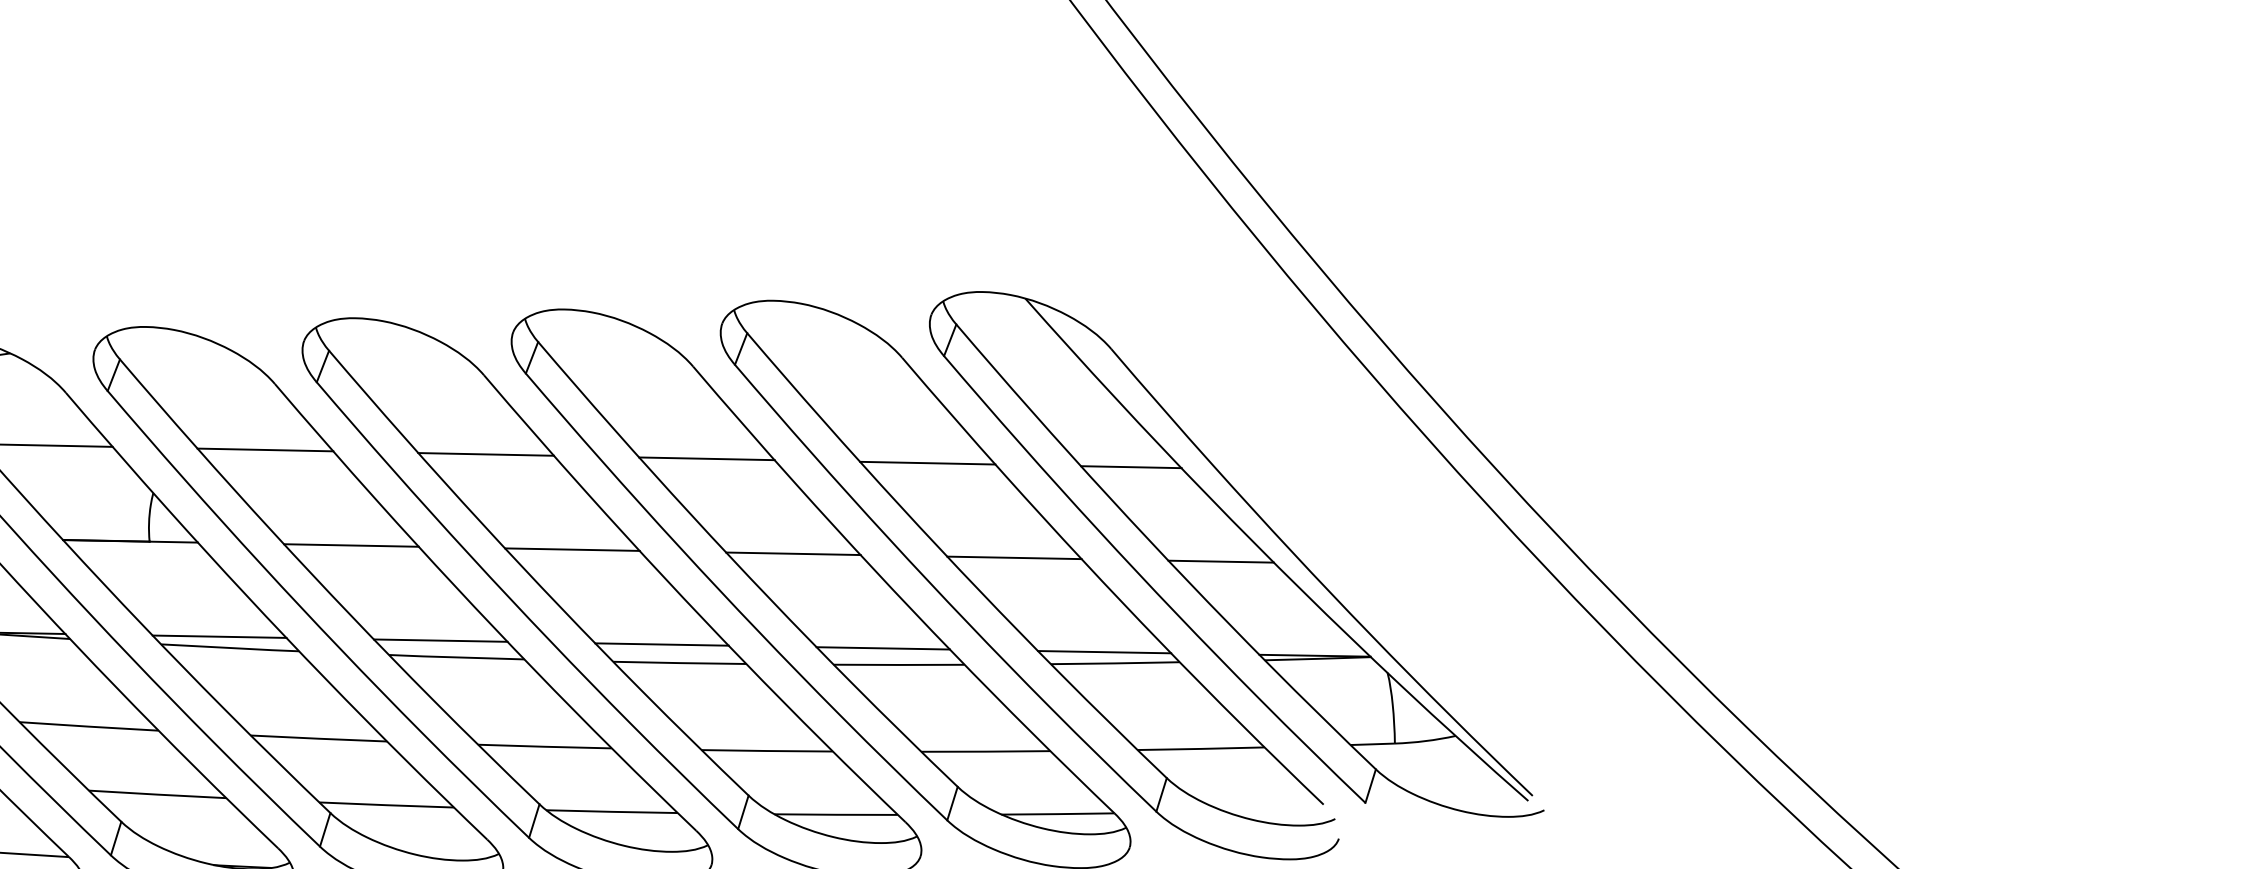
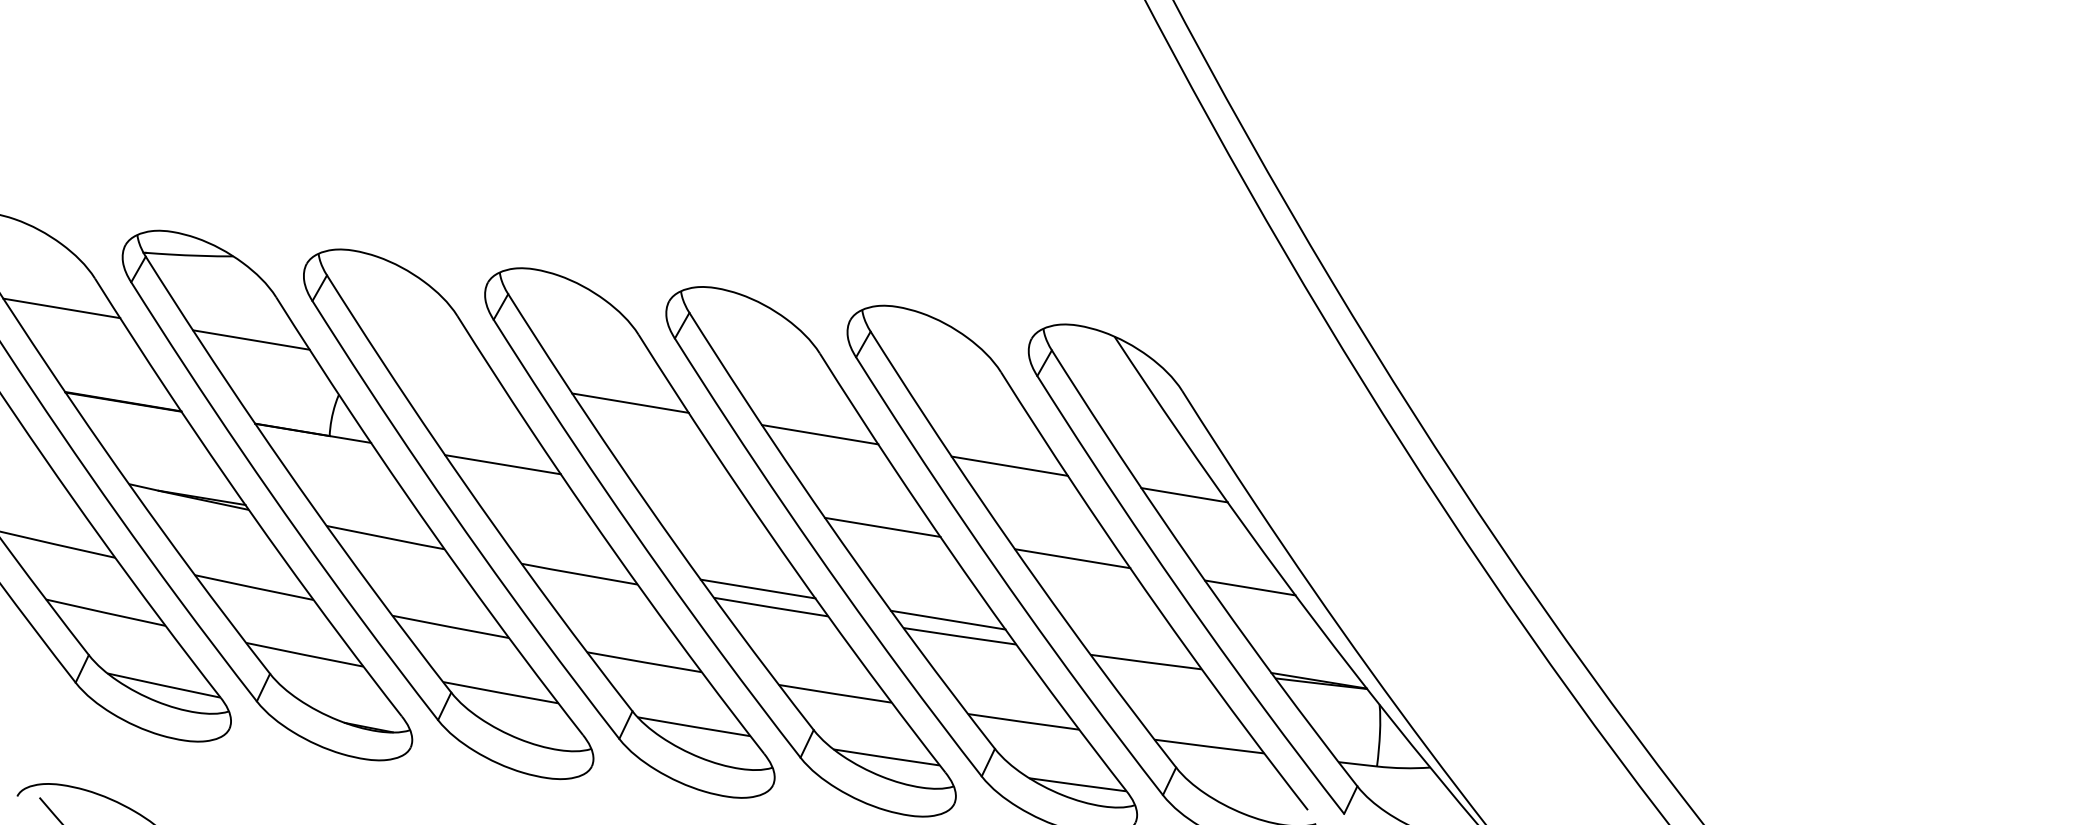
line: (264, 449) -> (440, 371), removed
line: (571, 549) -> (692, 495), removed
line: (219, 636) -> (377, 526), removed
line: (440, 640) -> (567, 557), removed
line: (1104, 651) -> (1138, 650), removed

